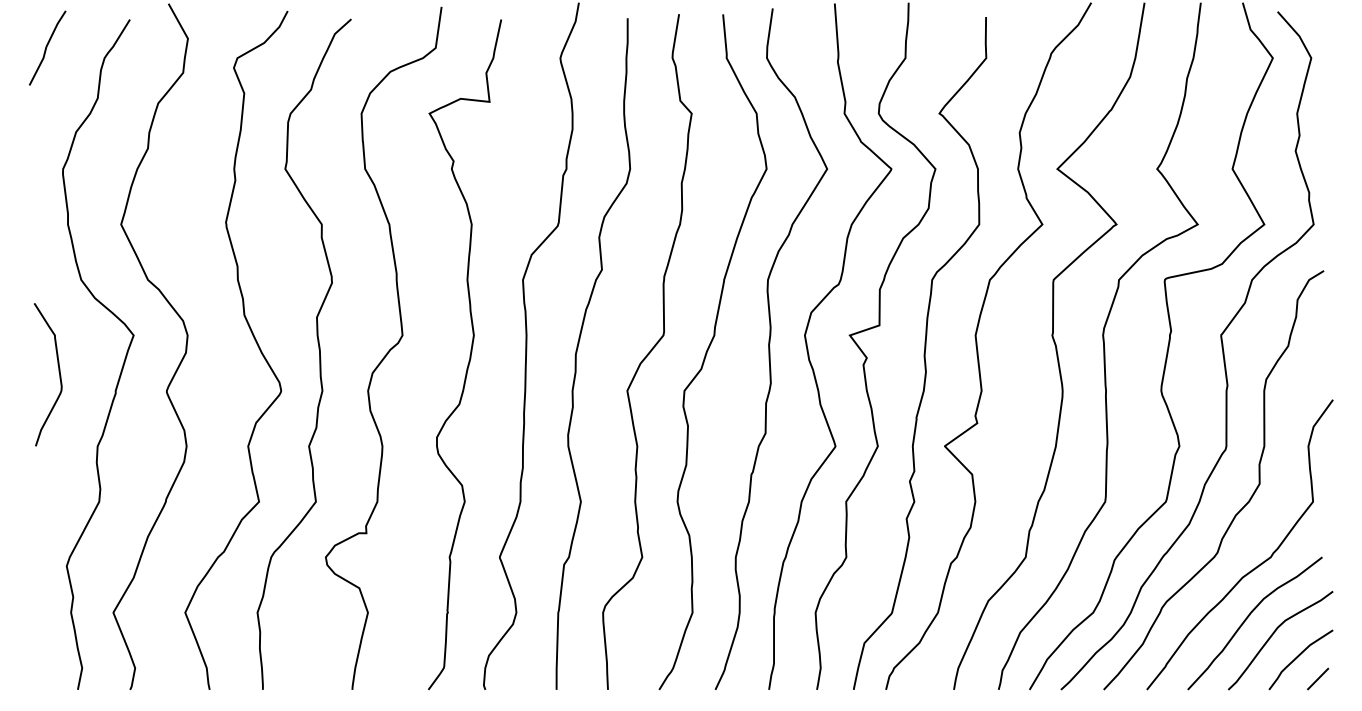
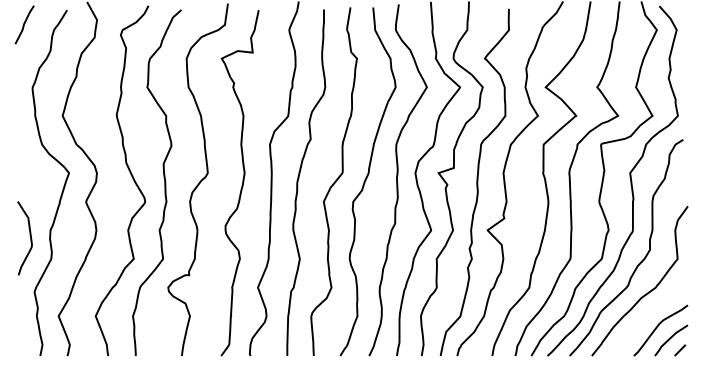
curve: (56, 369) -> (29, 235), moved
curve: (1250, 617) -> (645, 318), removed

